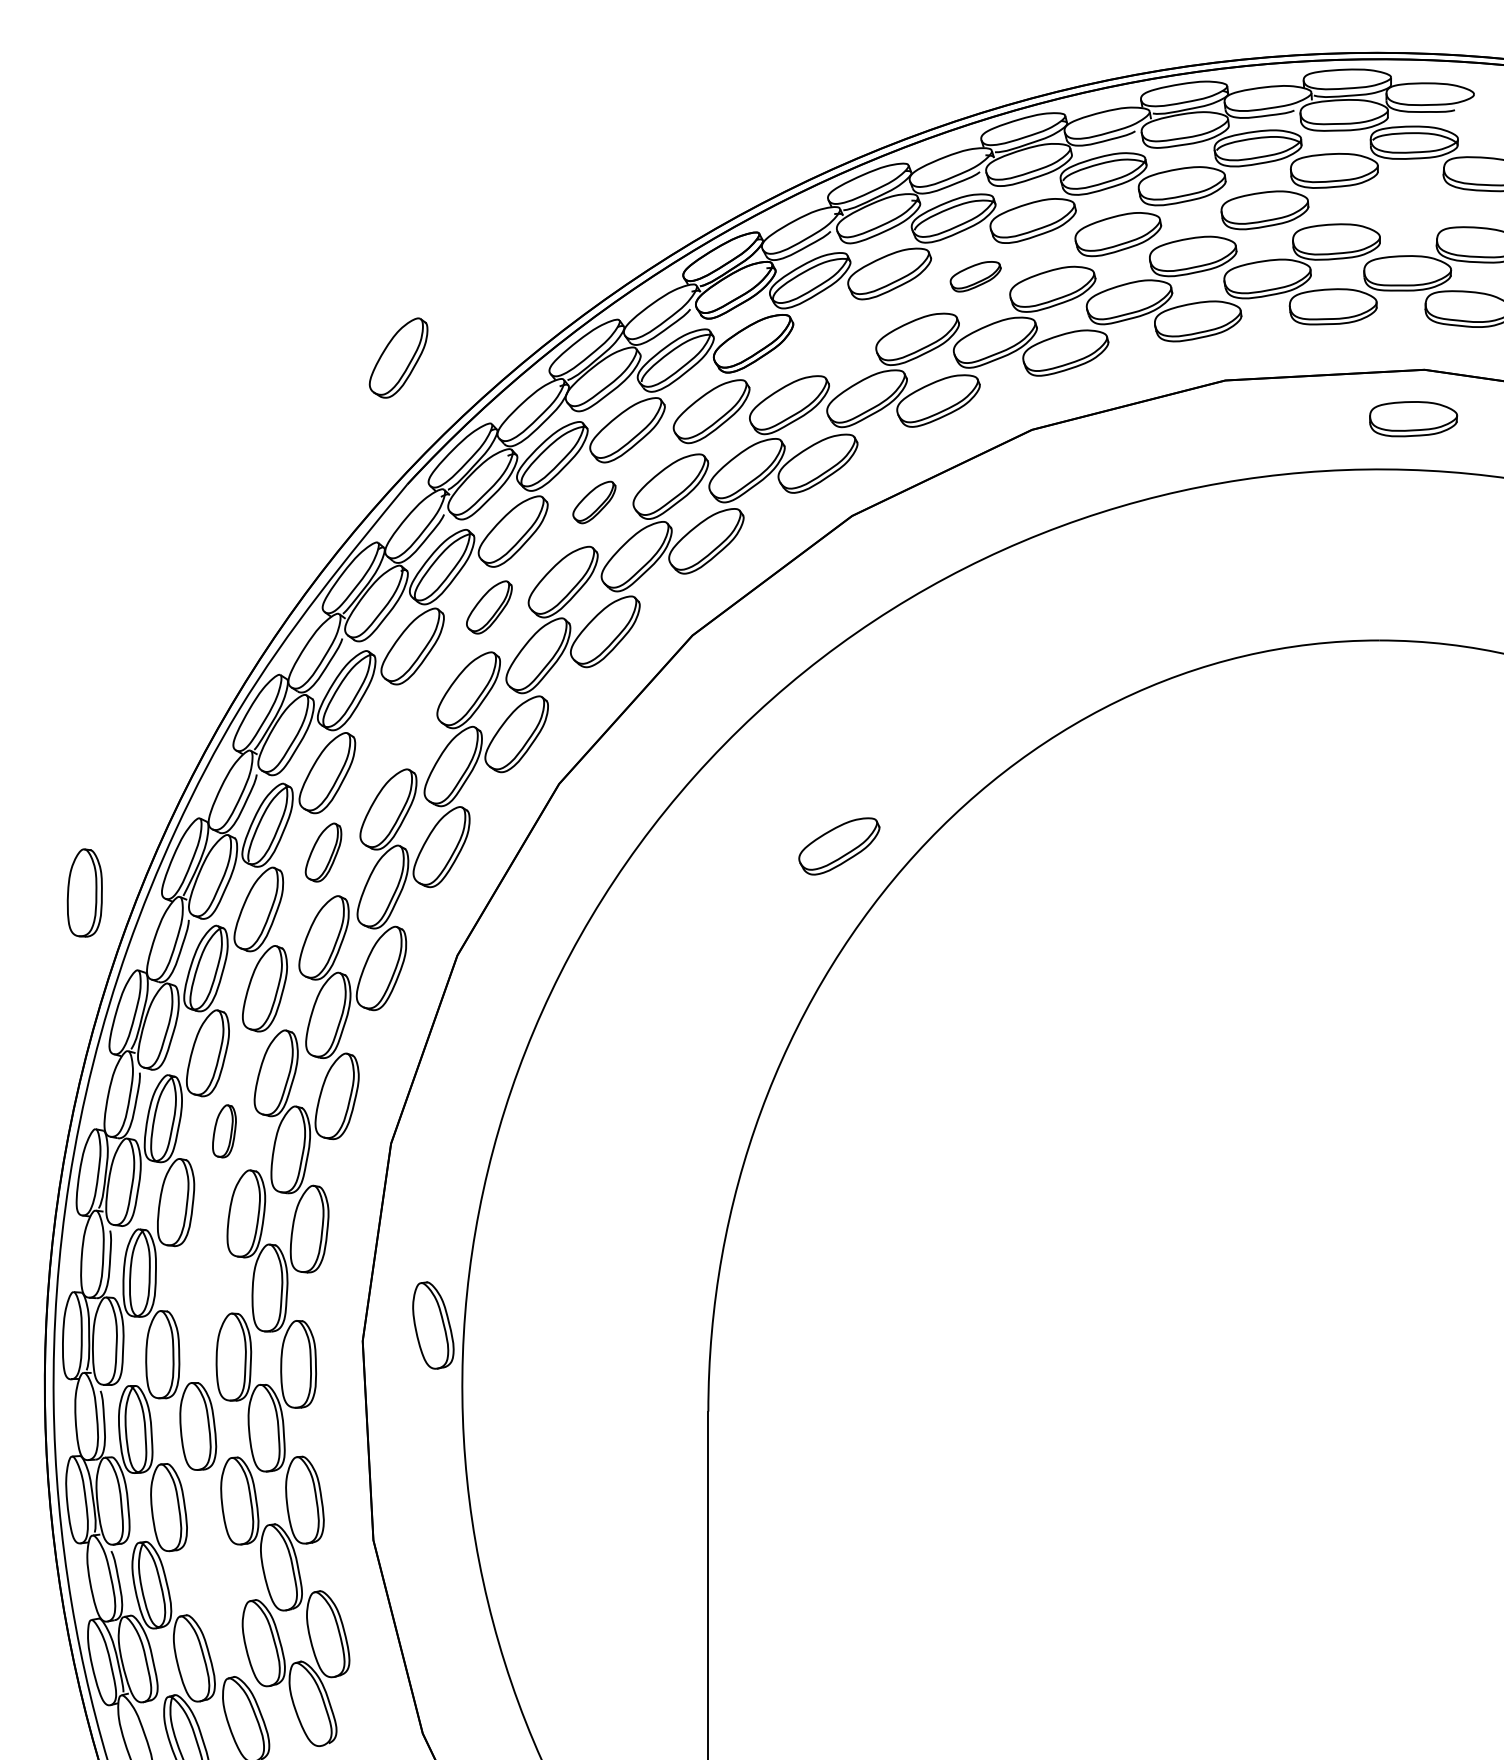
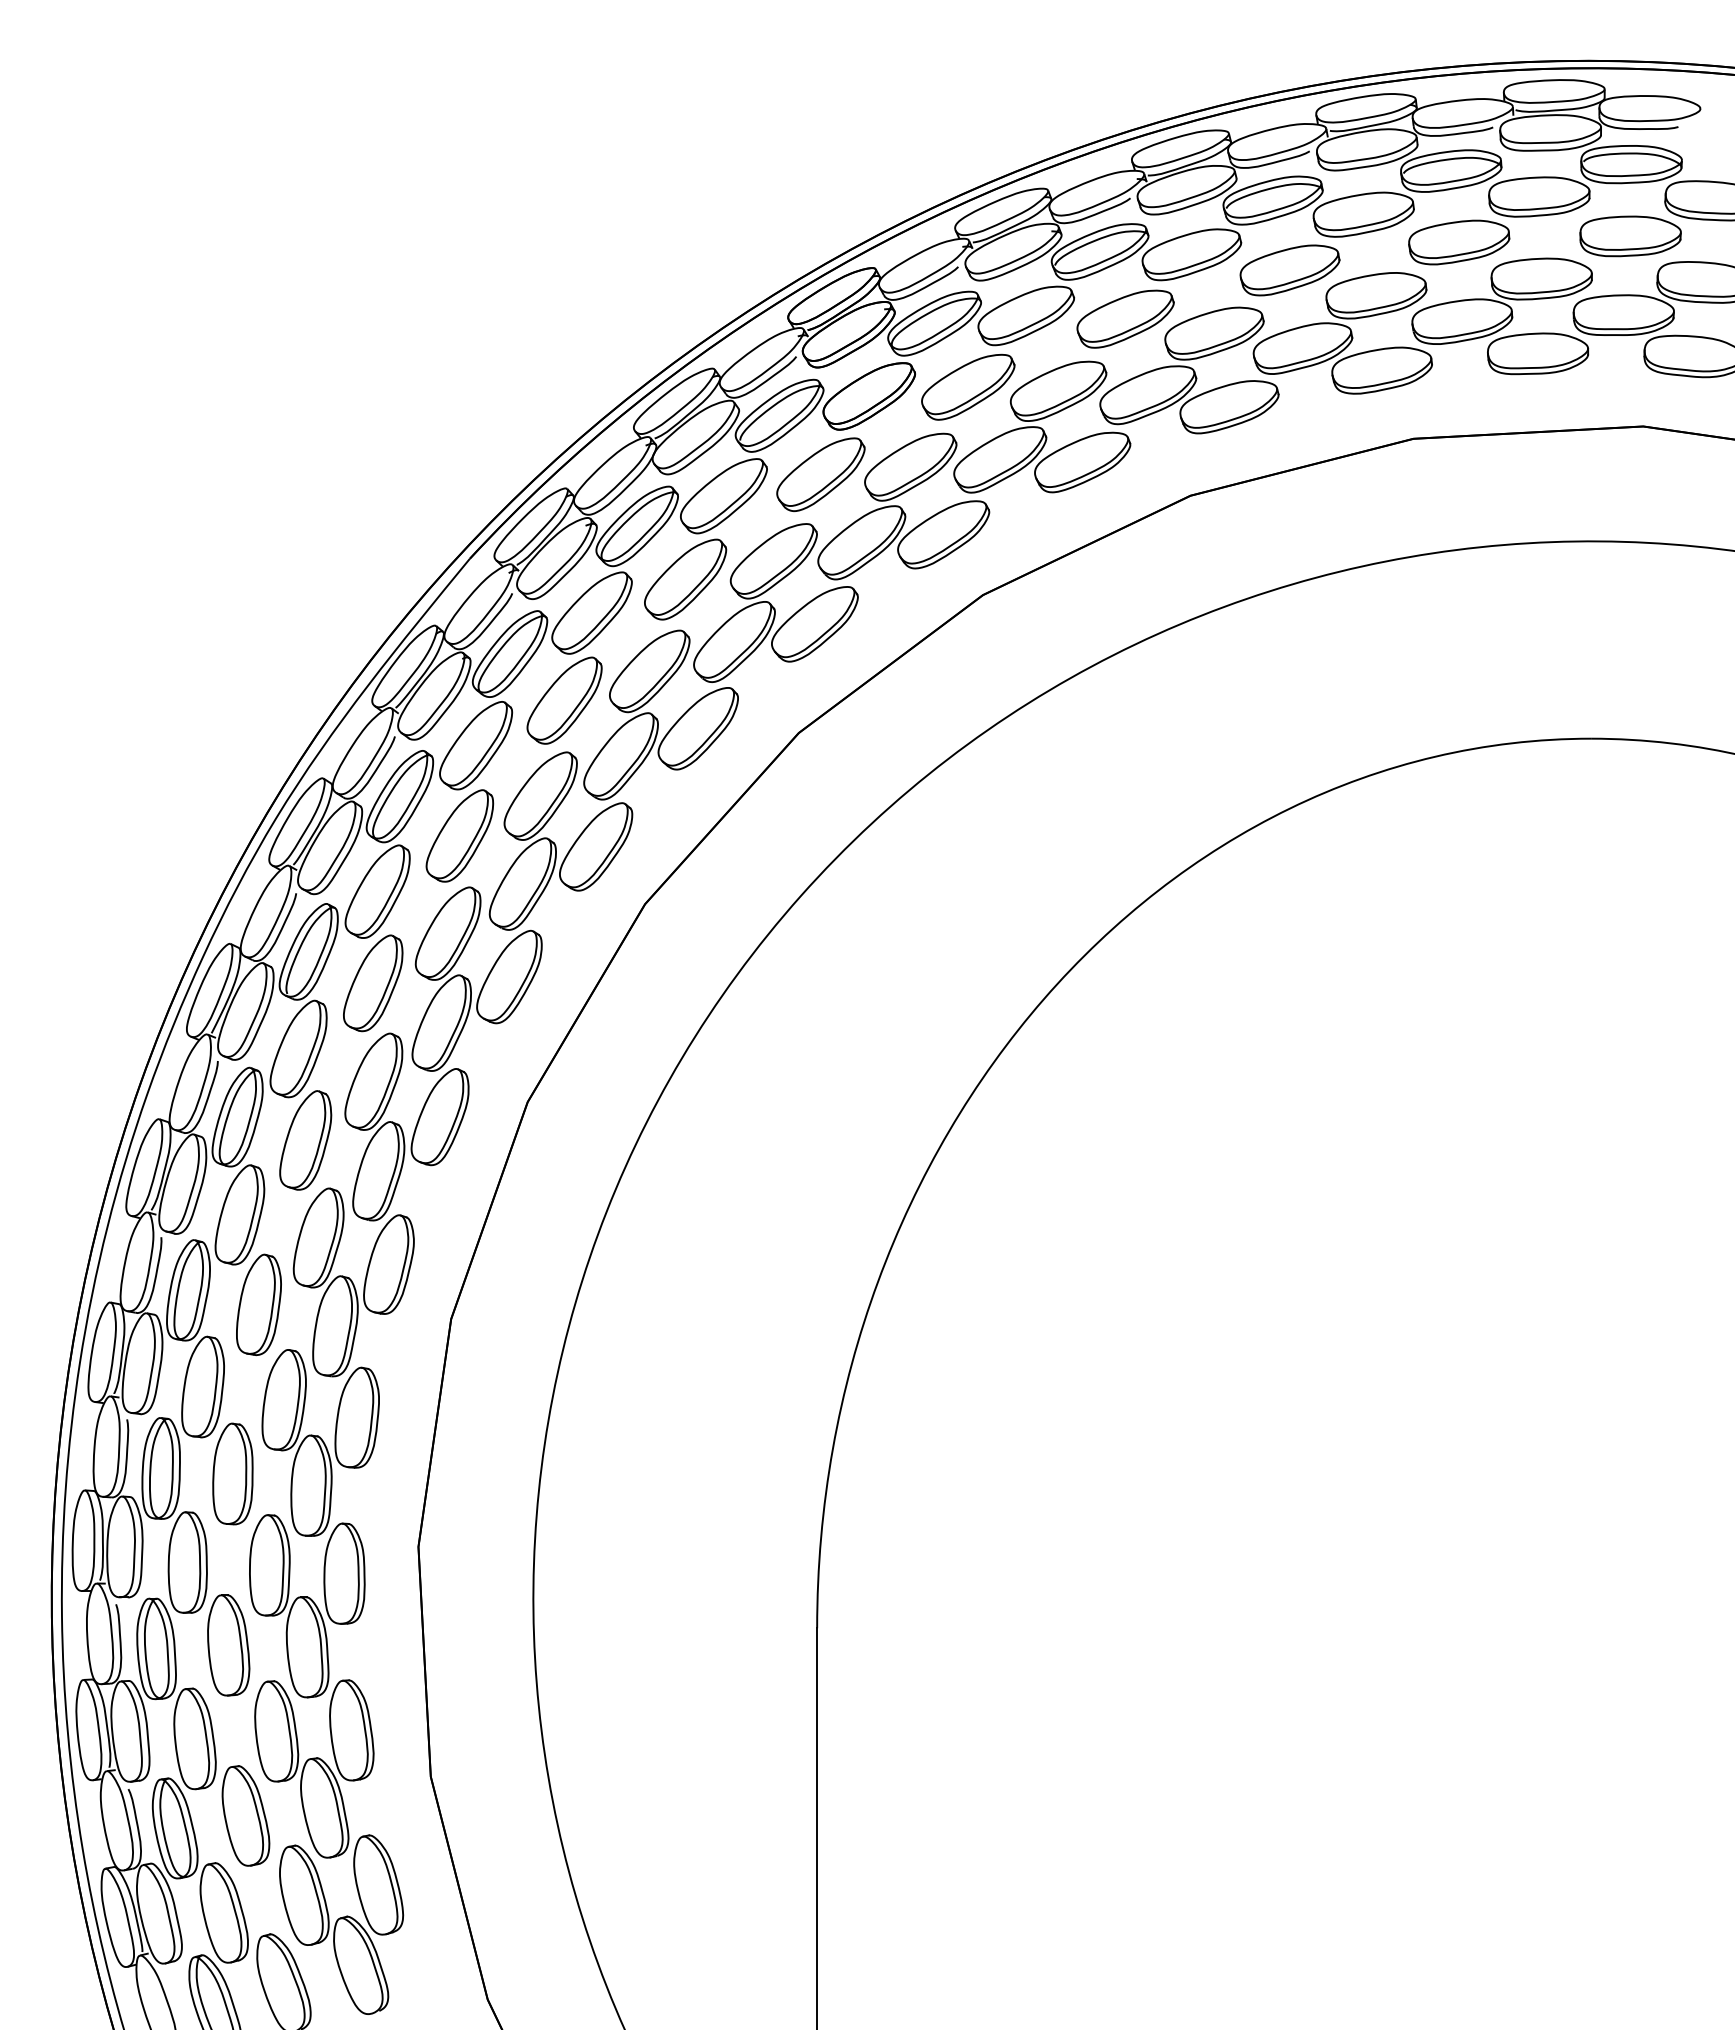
part: (975, 276) -> (1125, 318), size x1.67
part: (398, 357) -> (459, 835), moved
part: (1413, 419) -> (1630, 236), moved
part: (594, 502) -> (685, 579), size x1.67
part: (489, 607) -> (564, 700), size x1.43
part: (839, 845) -> (968, 386), moved
part: (323, 852) -> (373, 983), size x1.43
part: (84, 892) -> (232, 1473), moved
part: (224, 1130) -> (258, 1304), size x1.67
part: (432, 1325) -> (245, 1815), moved

